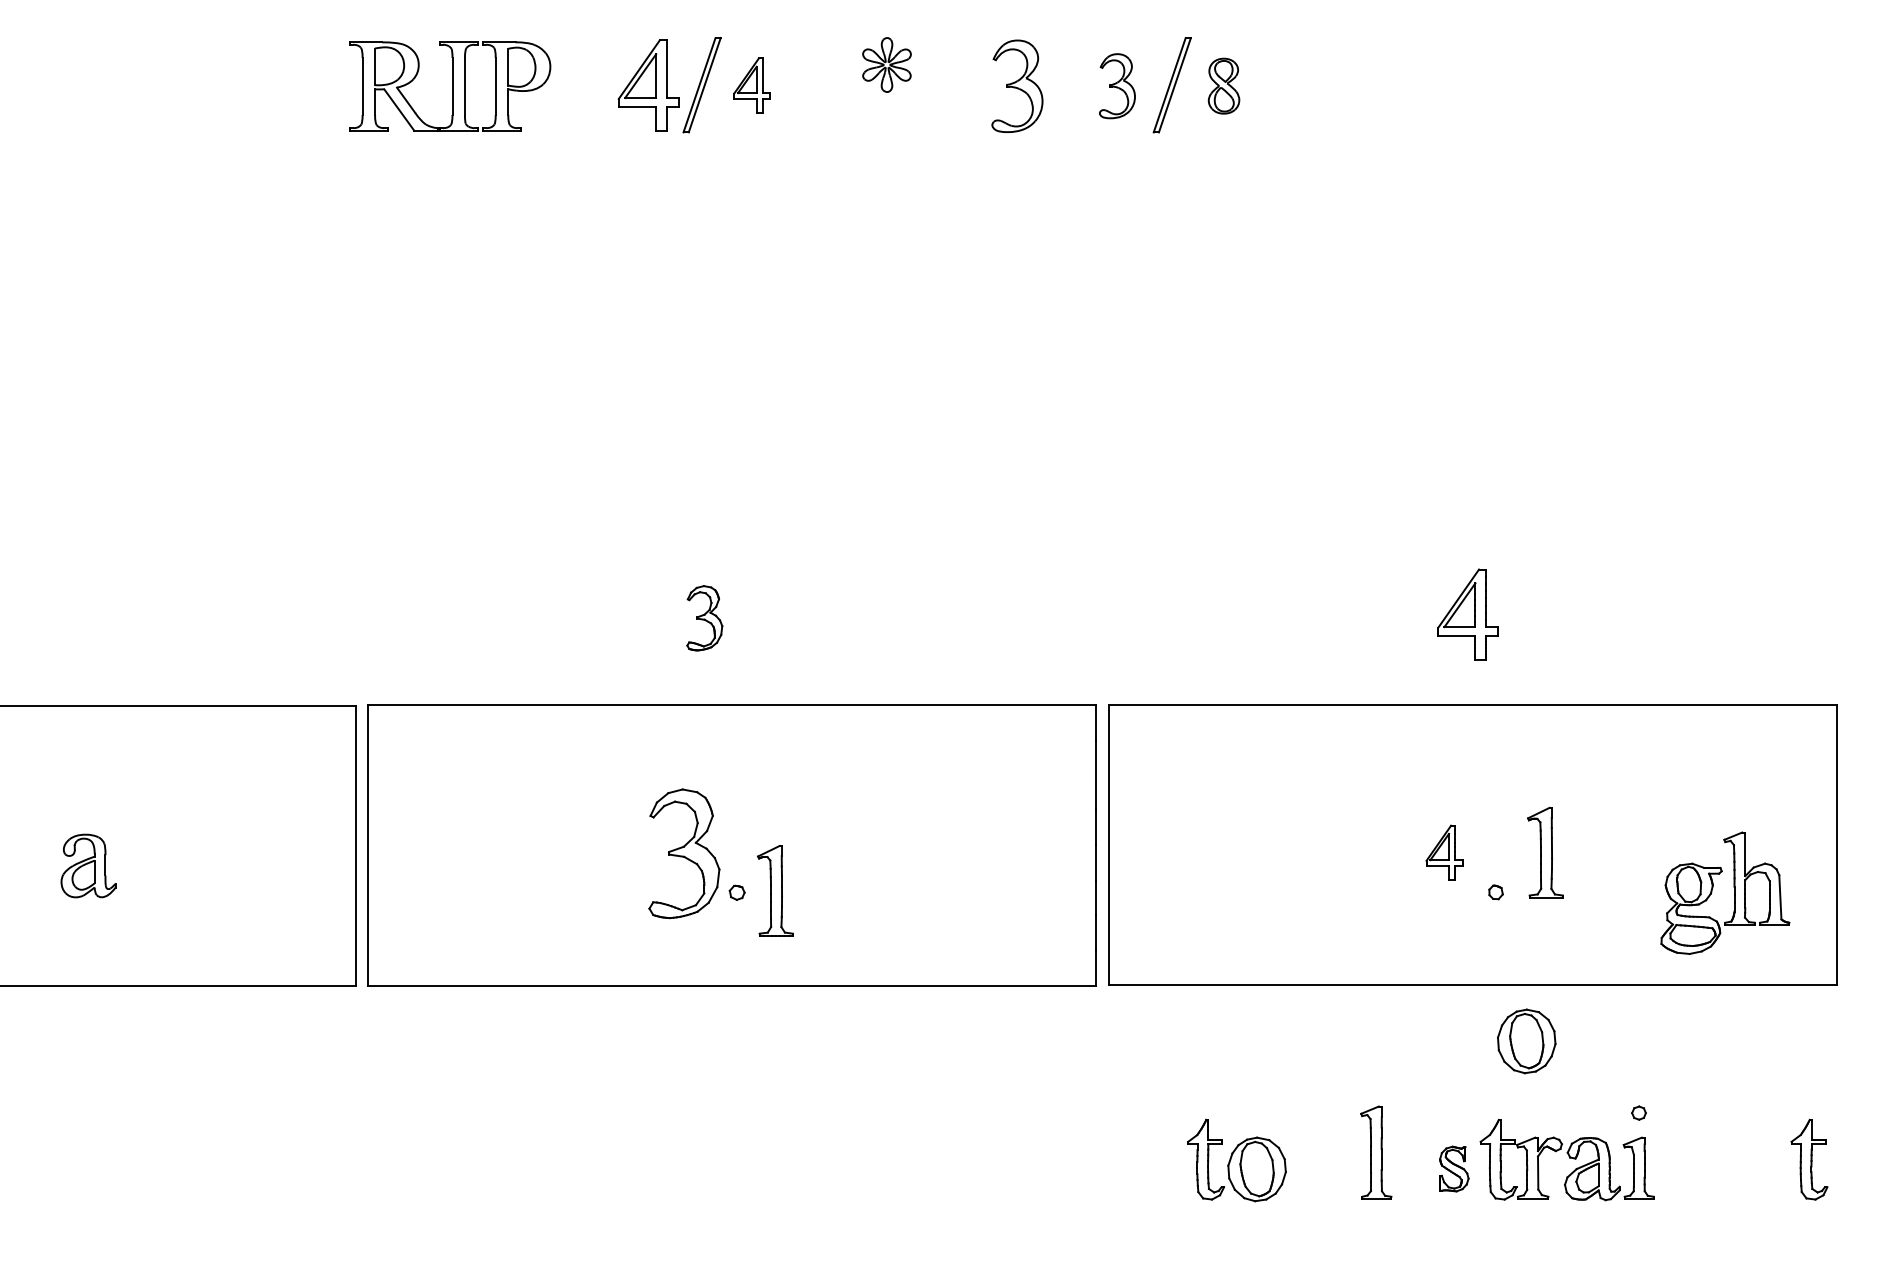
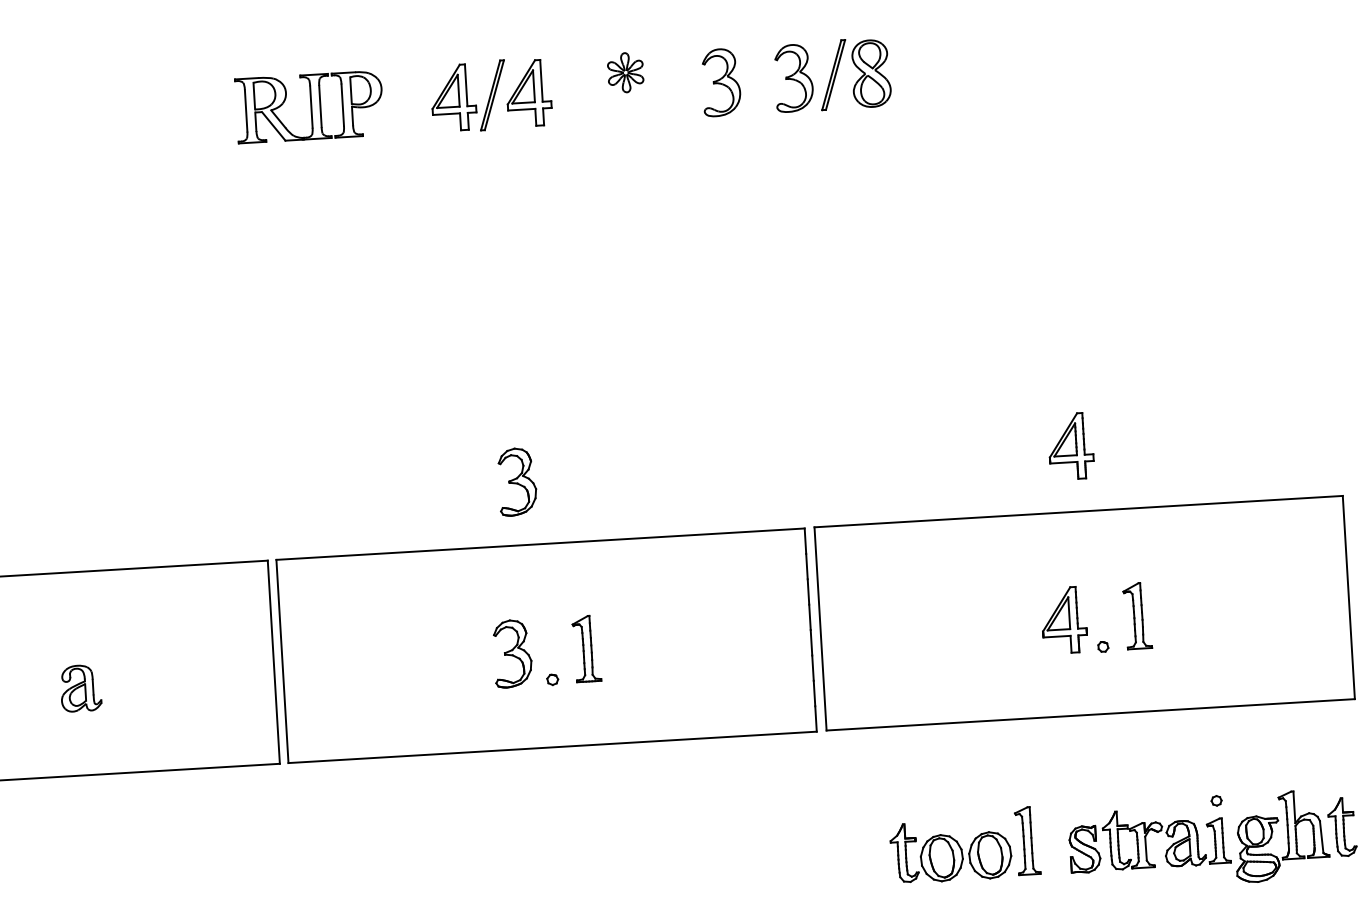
part: (751, 85) -> (528, 93), size x1.67
part: (1117, 85) -> (793, 77), size x1.43
part: (1223, 85) -> (870, 73), size x1.67
part: (704, 618) -> (517, 482), size x1.43
part: (1444, 852) -> (1064, 620), size x1.67
part: (684, 853) -> (512, 653), size x0.71
part: (775, 890) -> (586, 648), moved
part: (1734, 892) -> (1288, 835), moved
part: (1526, 1041) -> (990, 855), moved
part: (1454, 1168) -> (1085, 848), size x1.43

